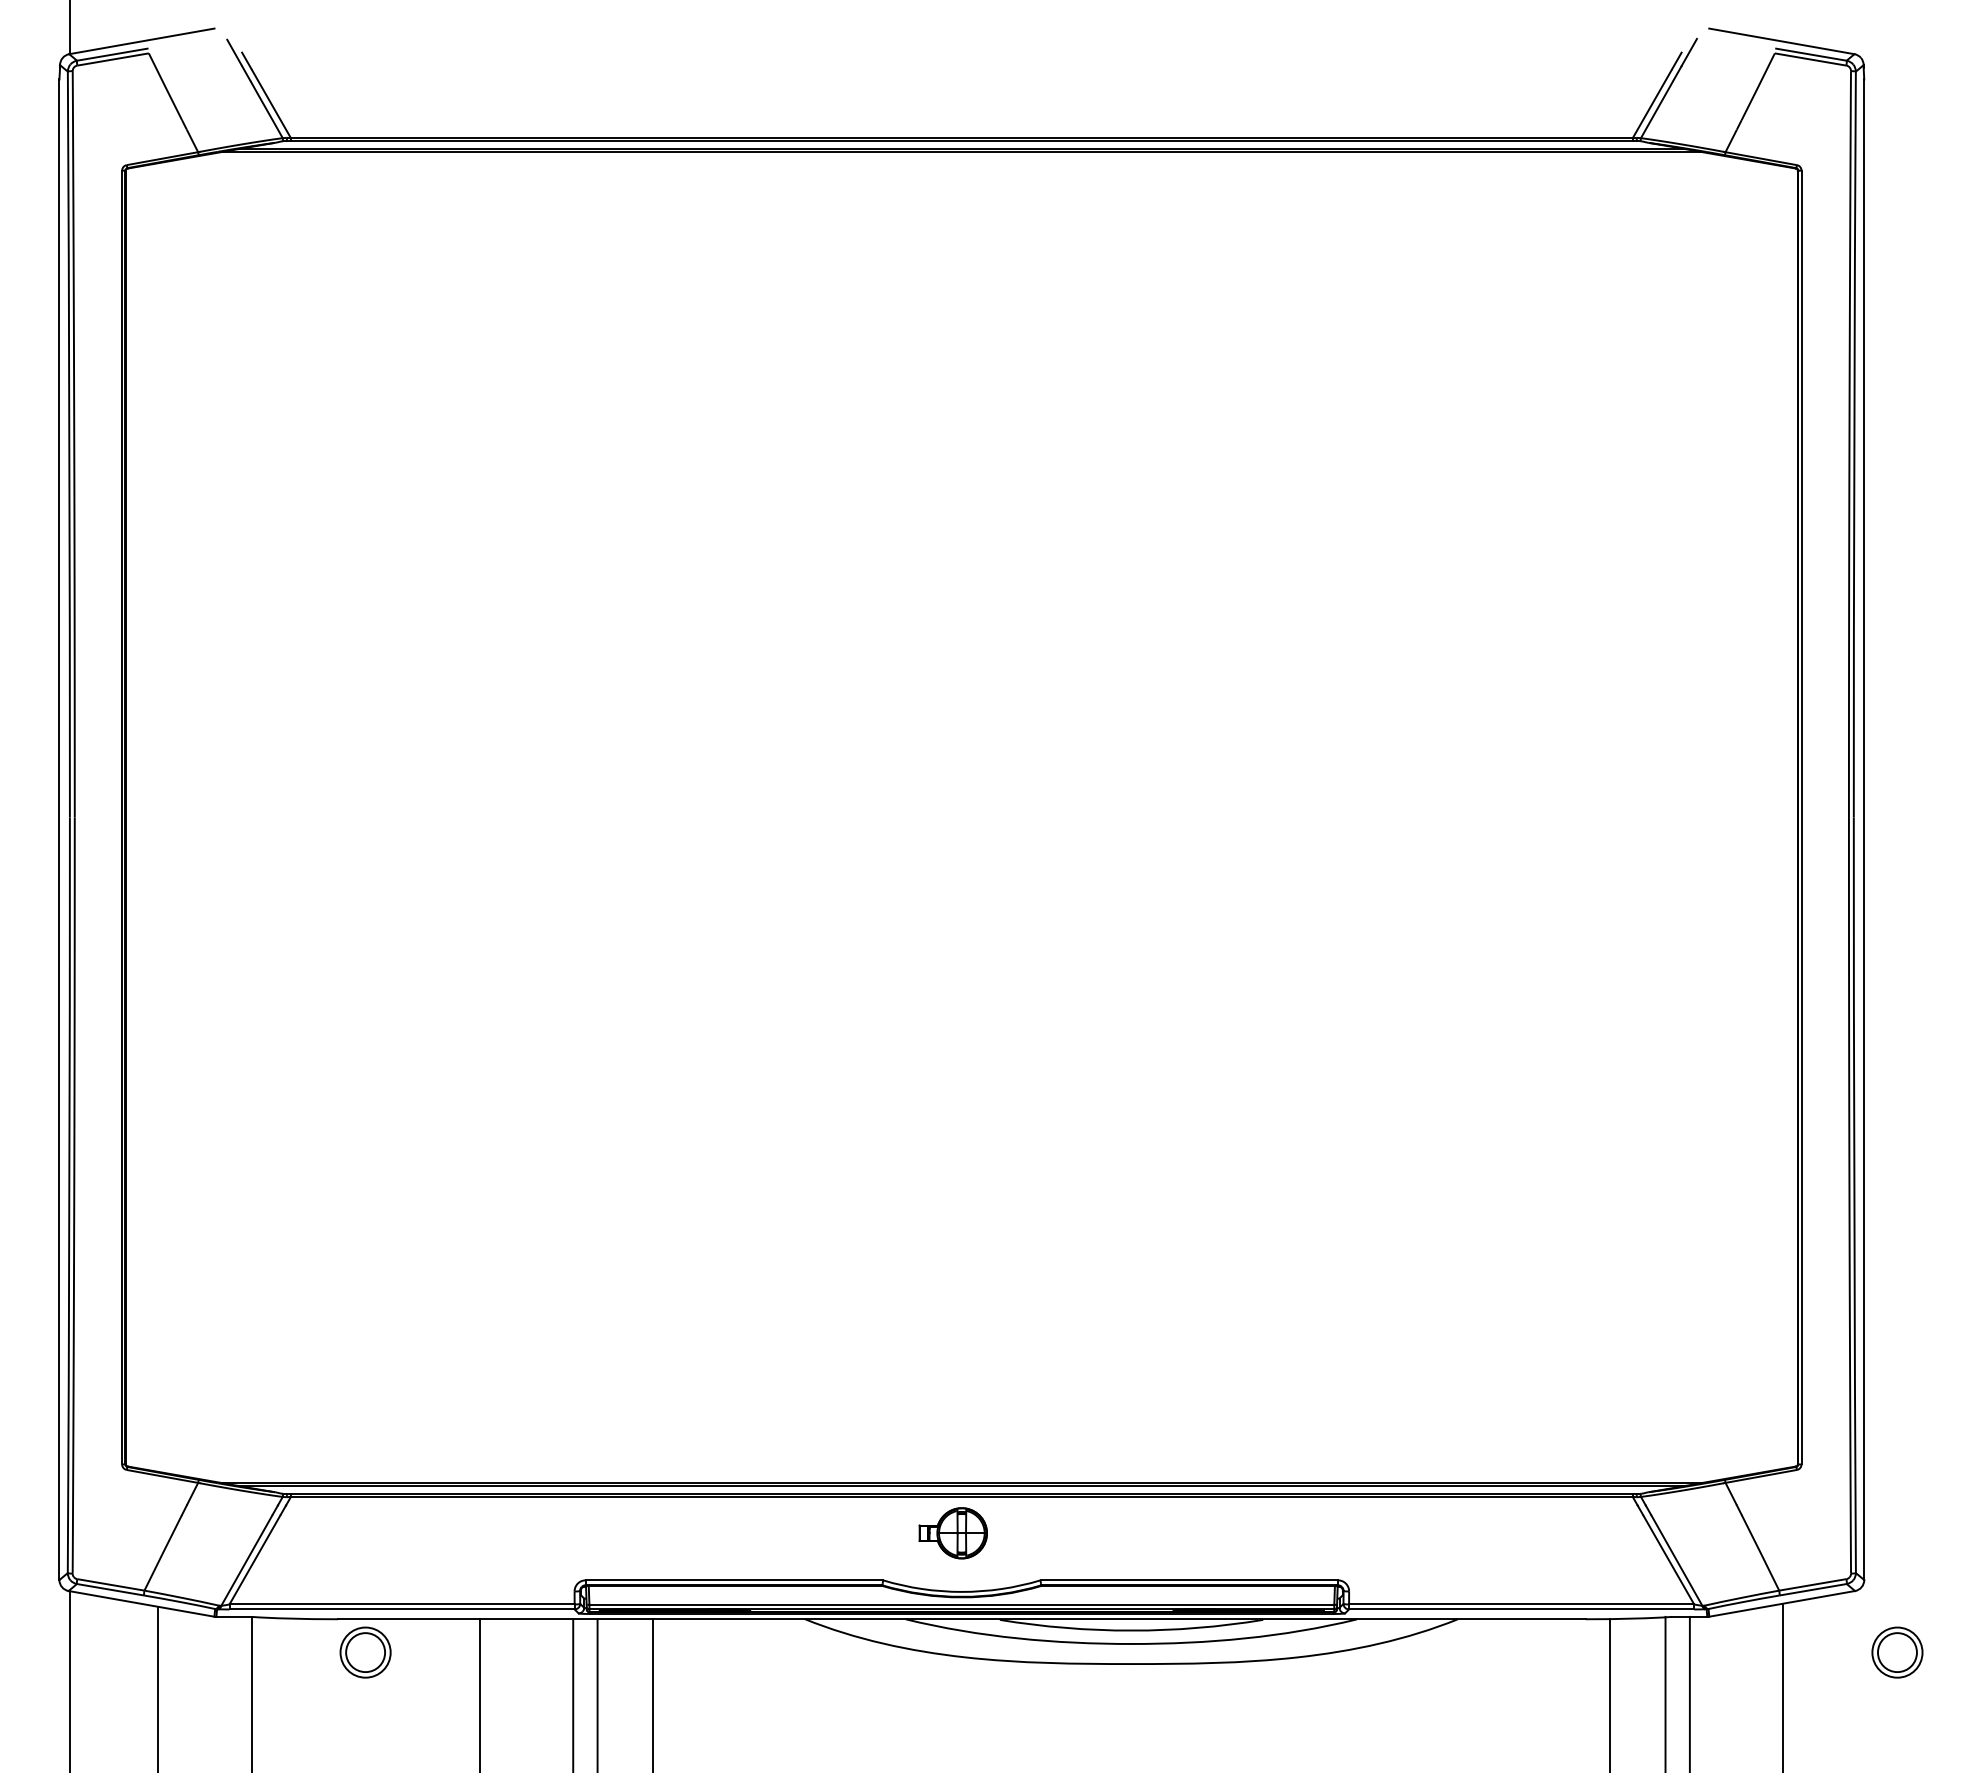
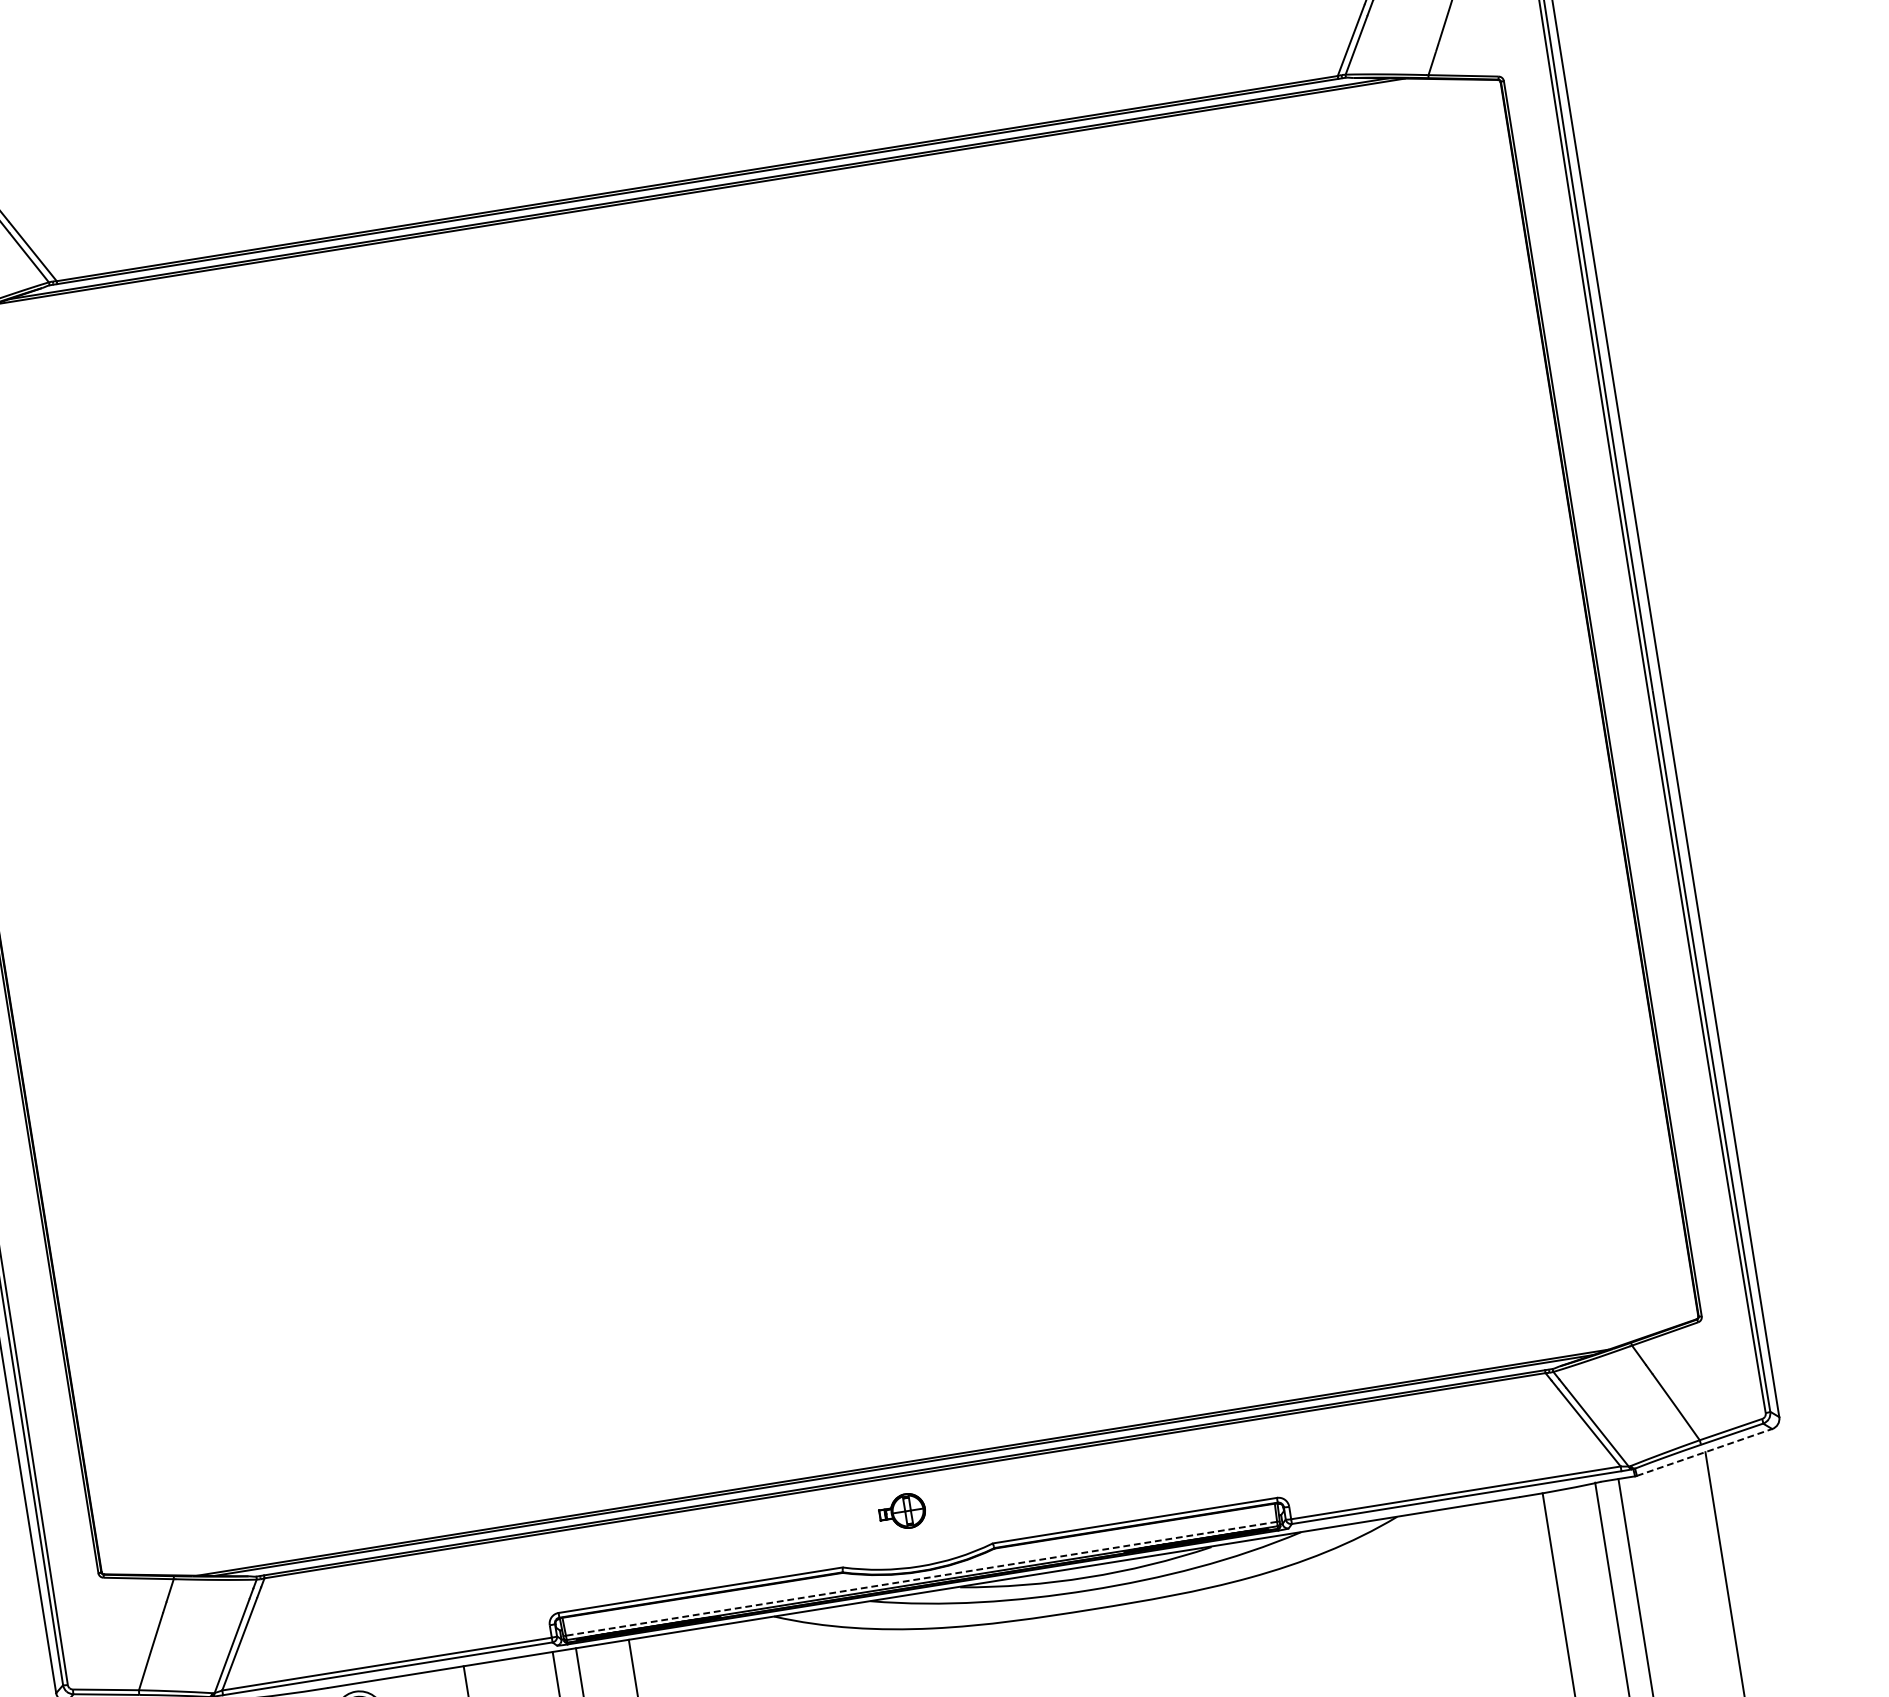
part: (952, 1533) -> (901, 1512), size x0.7
line: (1782, 1603) -> (1704, 1452), solid -> dashed
line: (961, 1604) -> (921, 1578), solid -> dashed
part: (1897, 1652) -> (1822, 1481), removed

